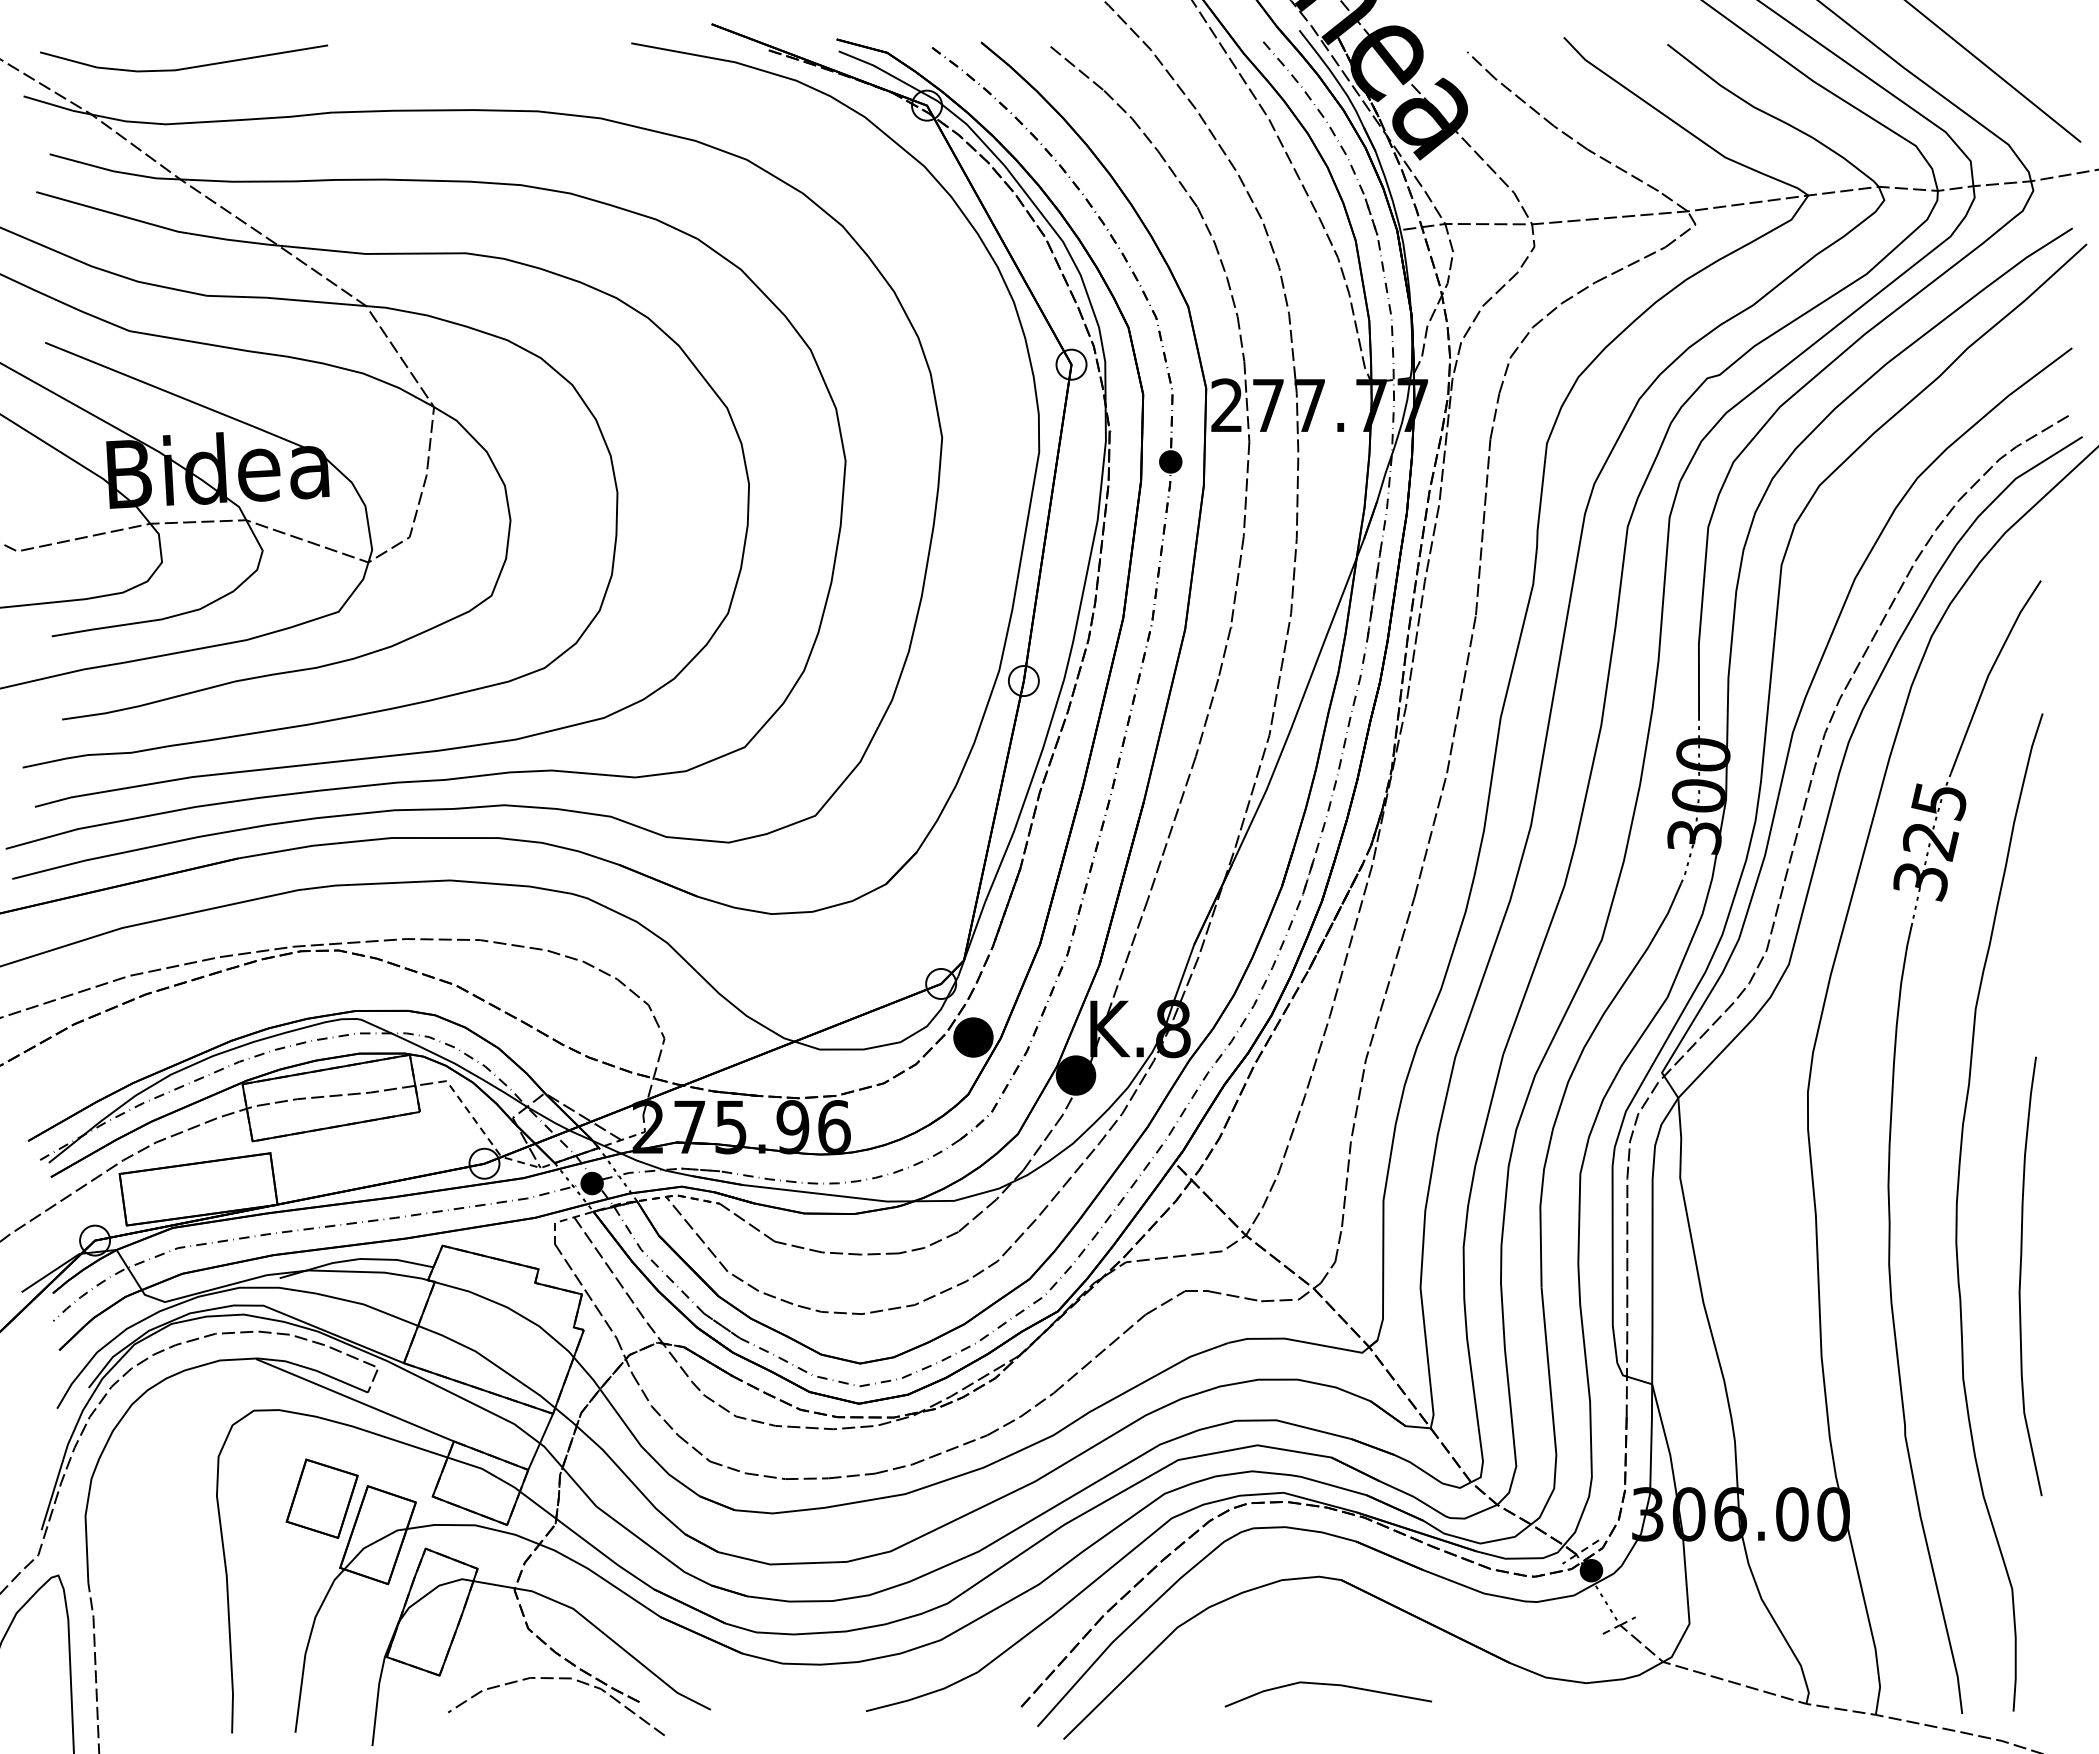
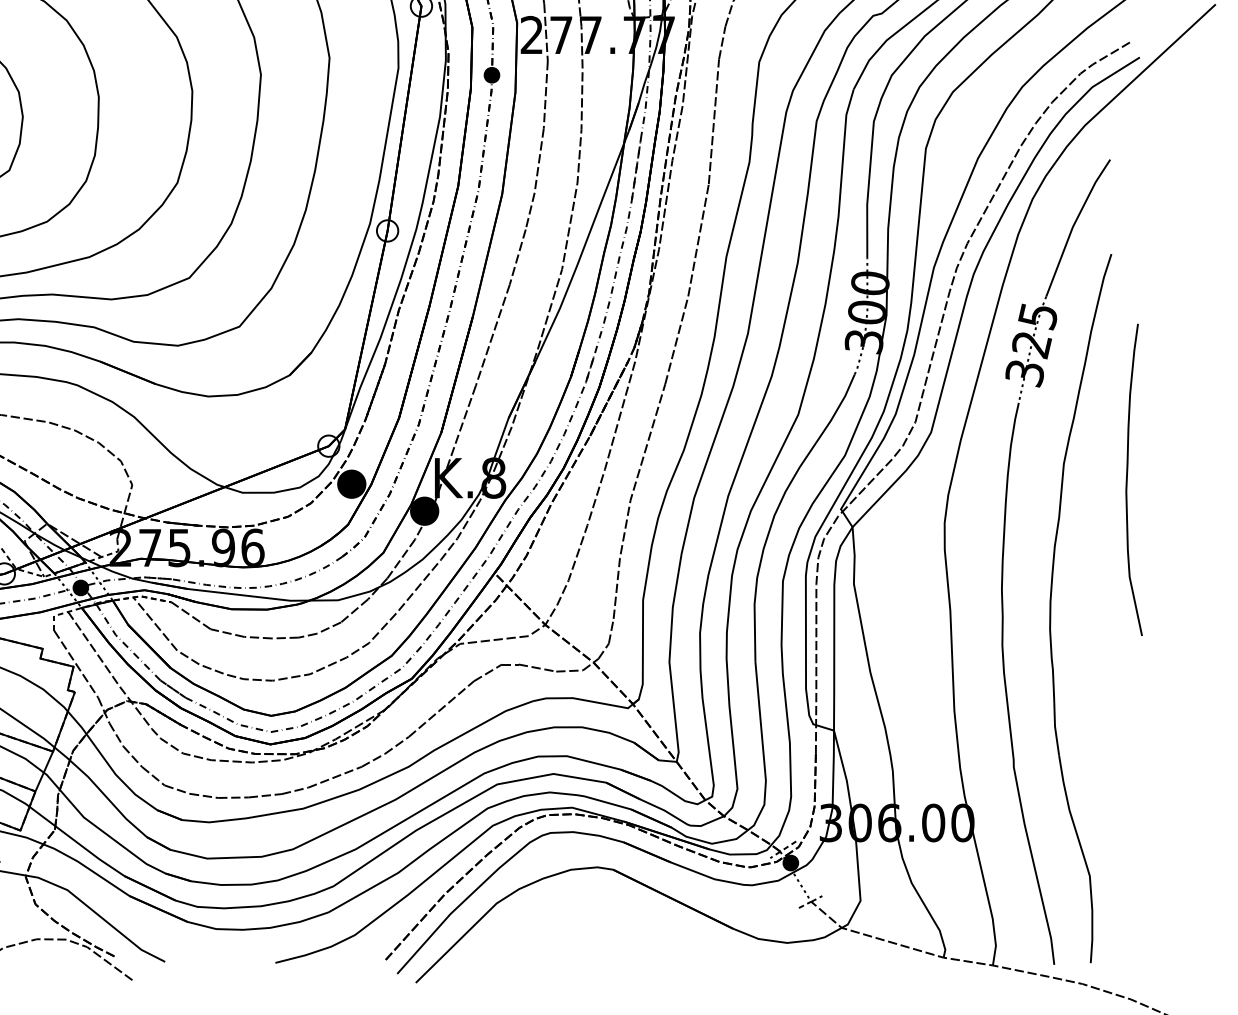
curve: (2021, 1276) -> (1127, 479), moved
line: (1328, 1685) -> (604, 944), removed

